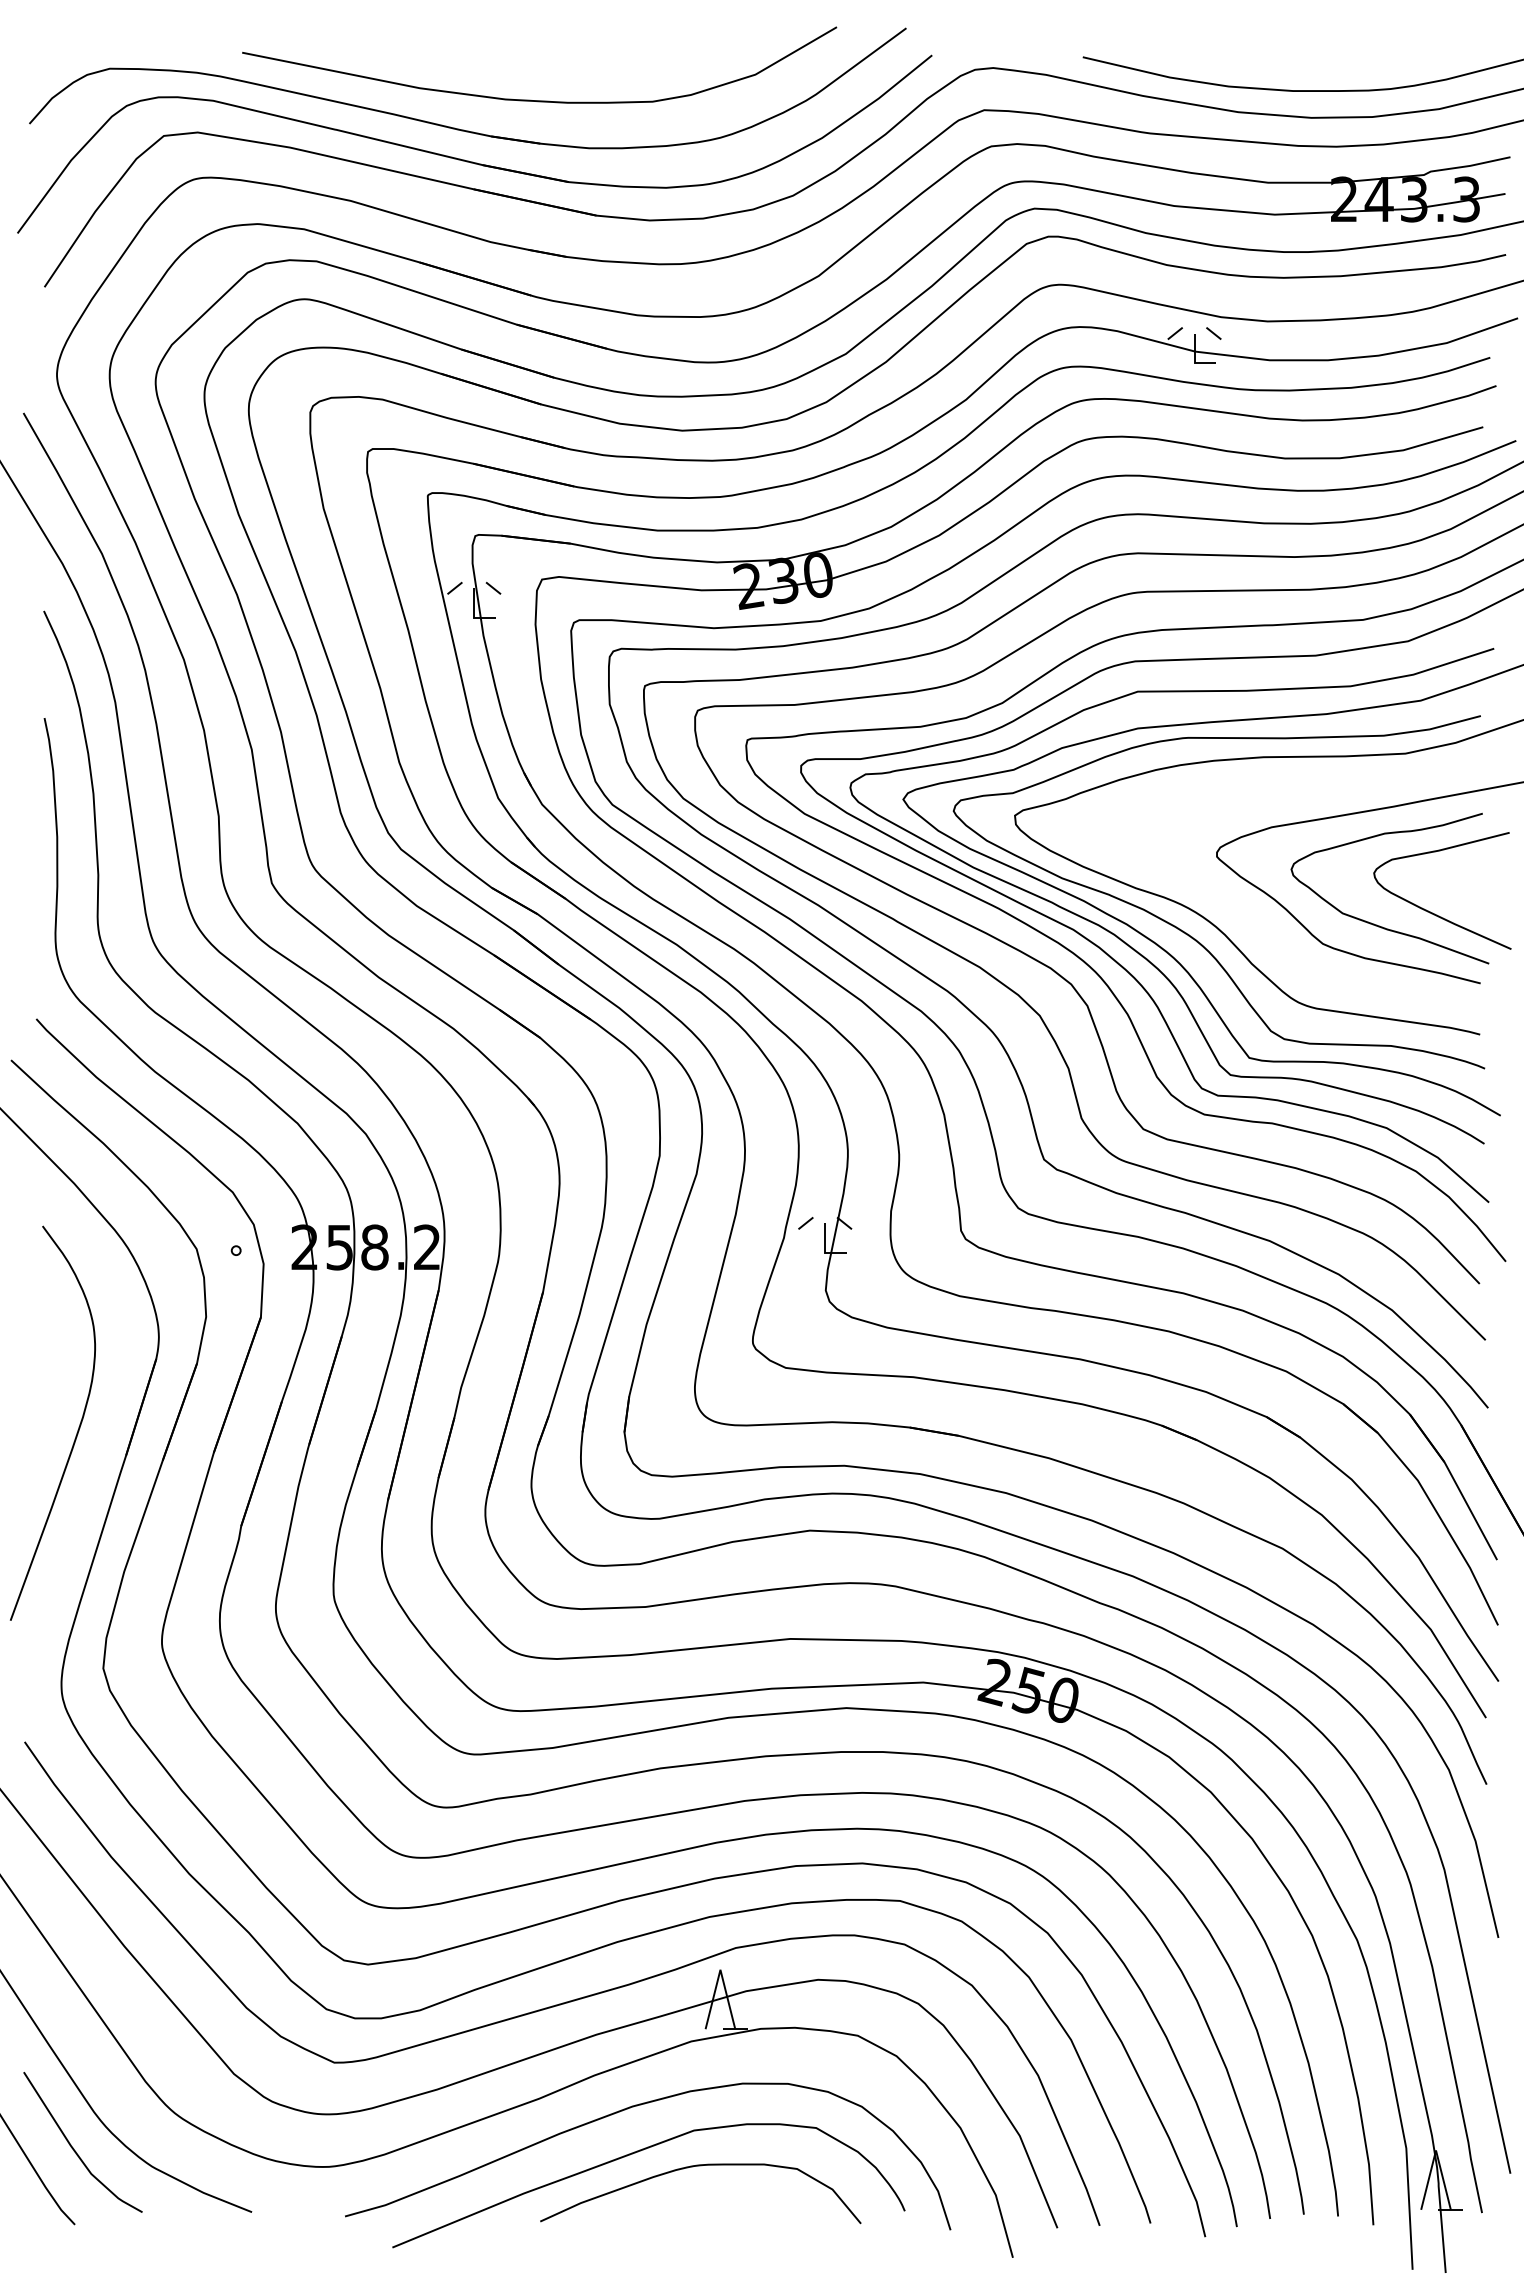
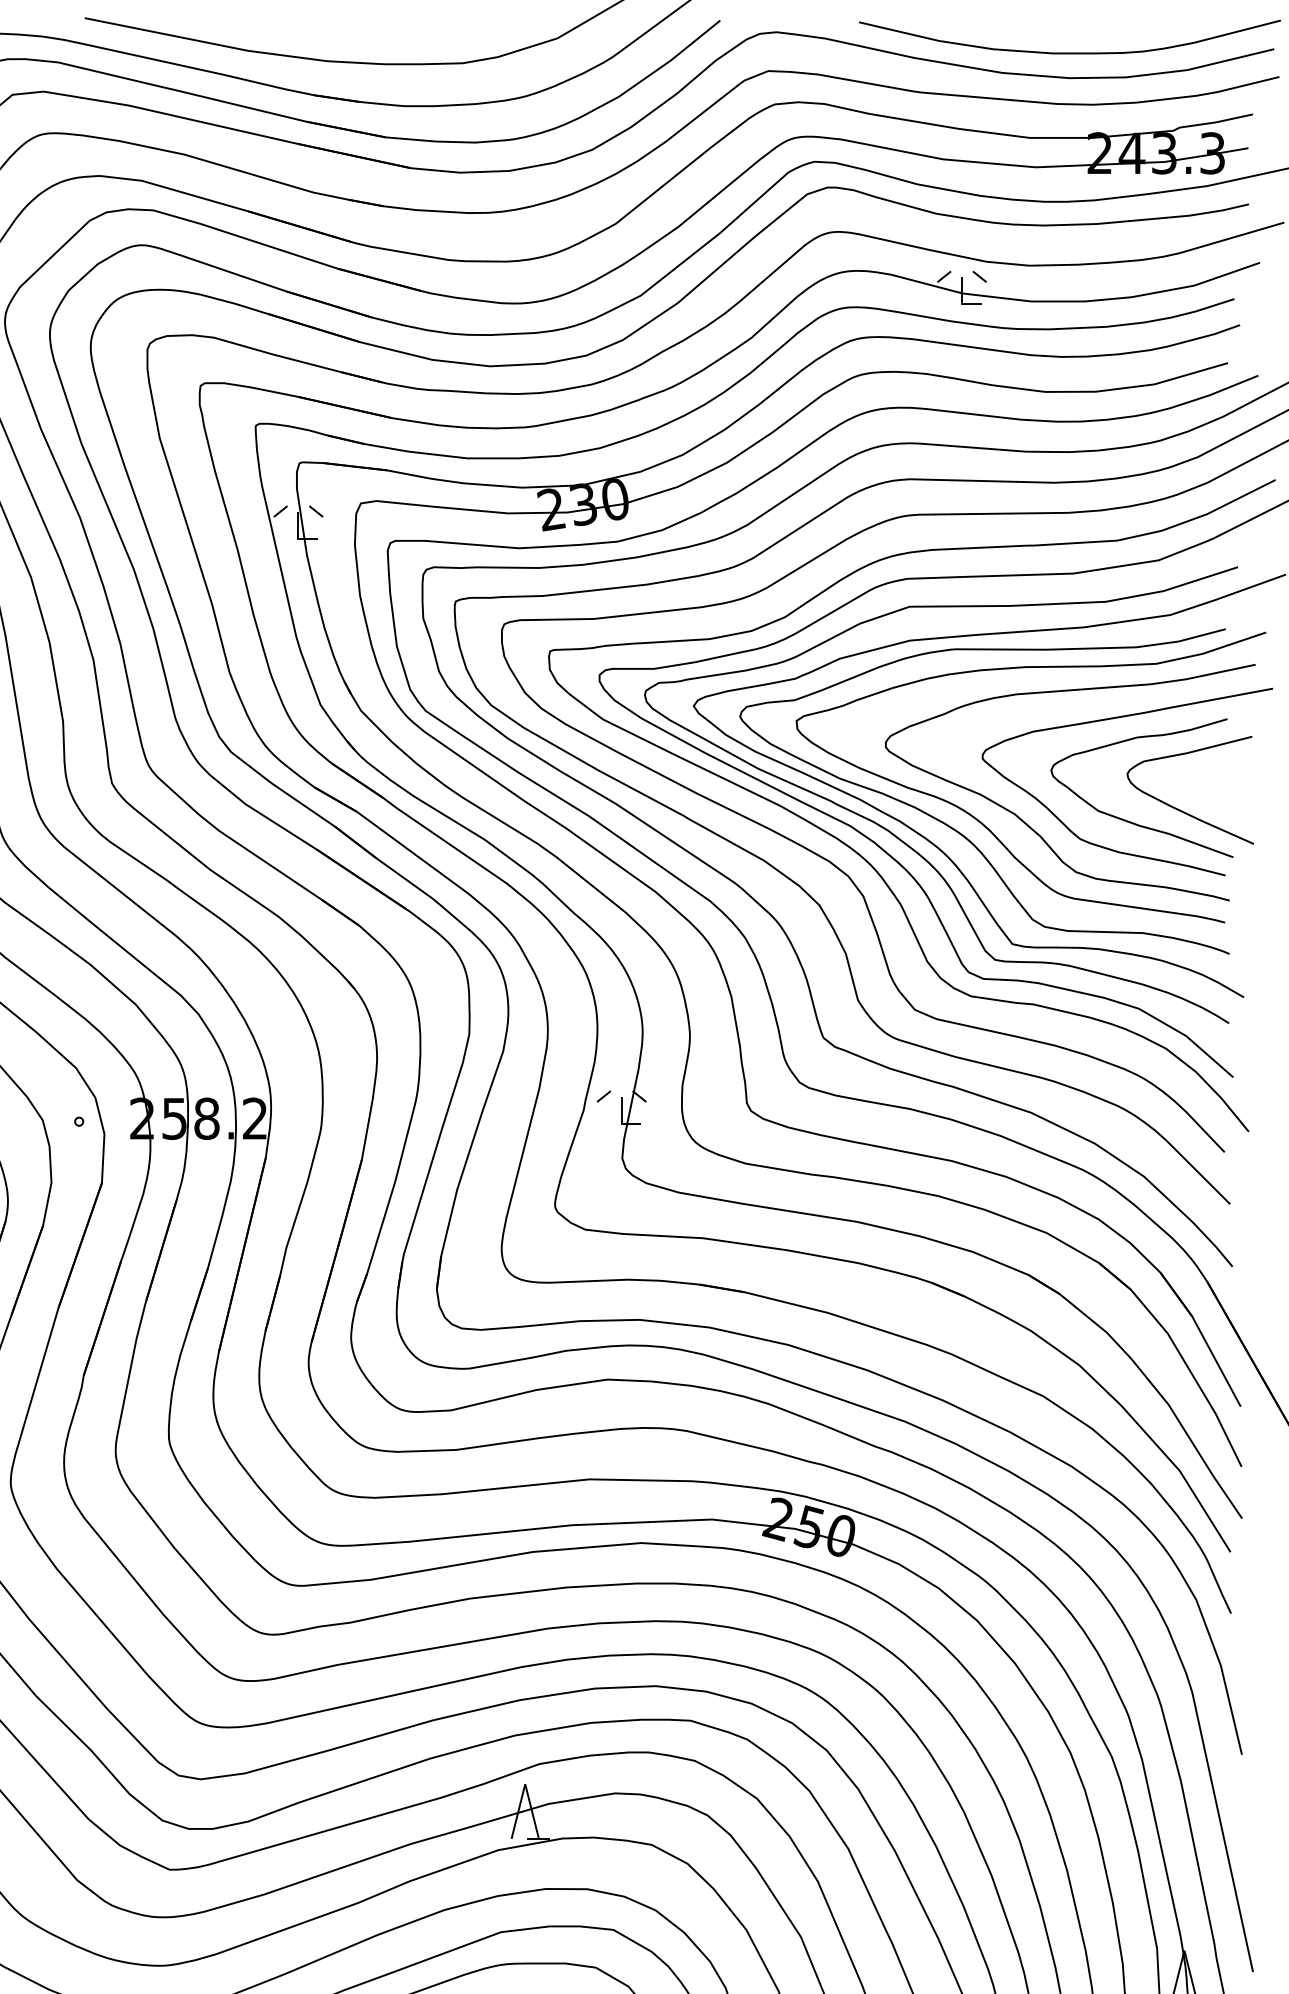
curve: (1269, 930) -> (1031, 826), added

